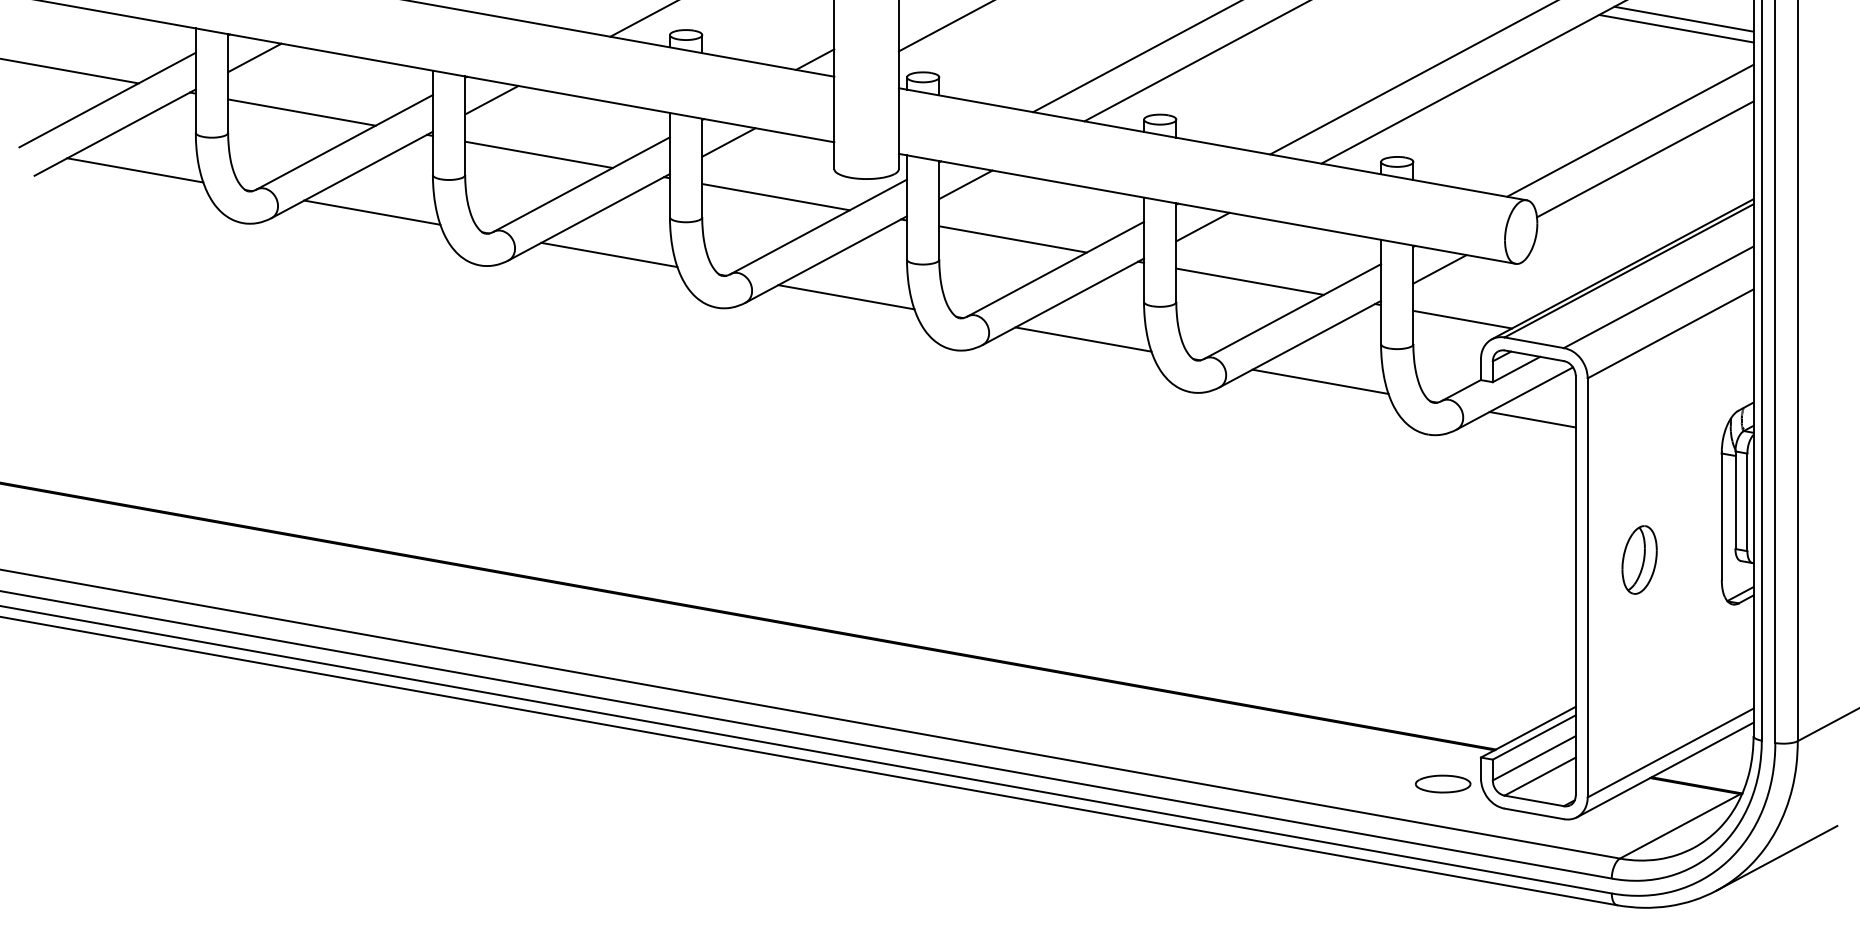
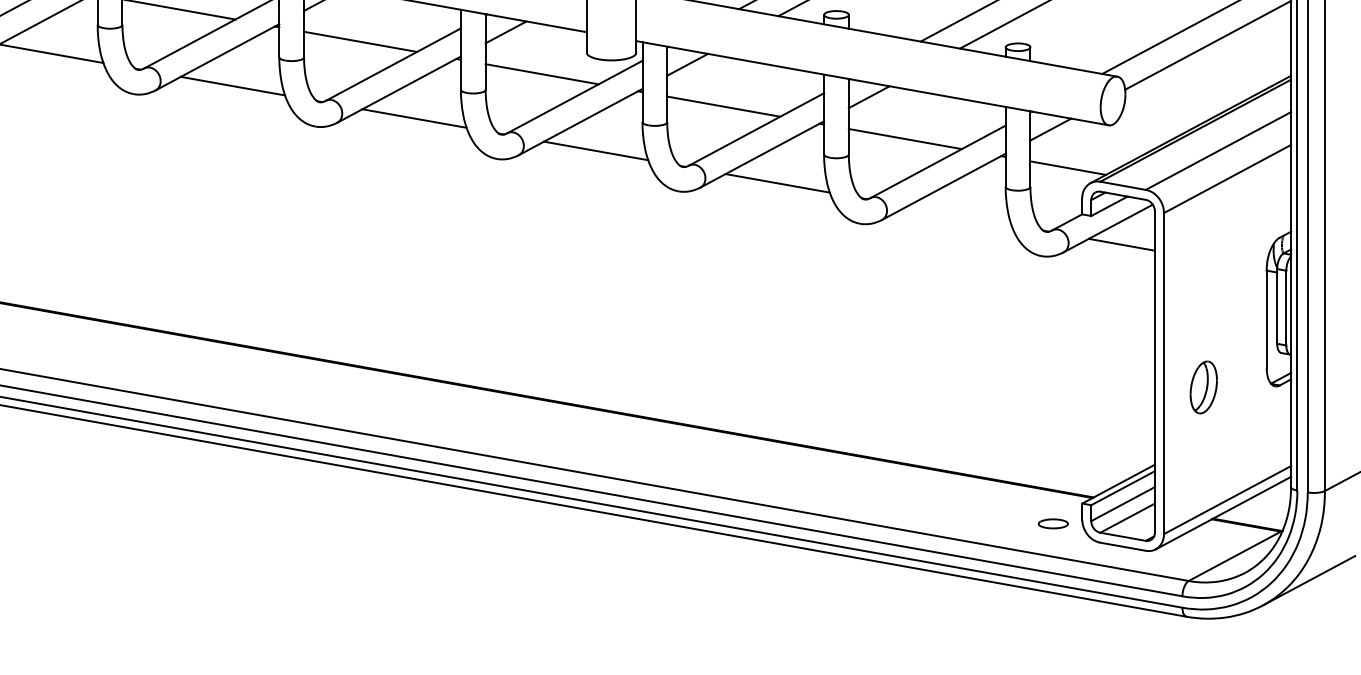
line: (1320, 381) -> (959, 215), removed
part: (1639, 559) -> (1203, 387), moved
part: (1443, 783) -> (1053, 523), size x0.7

